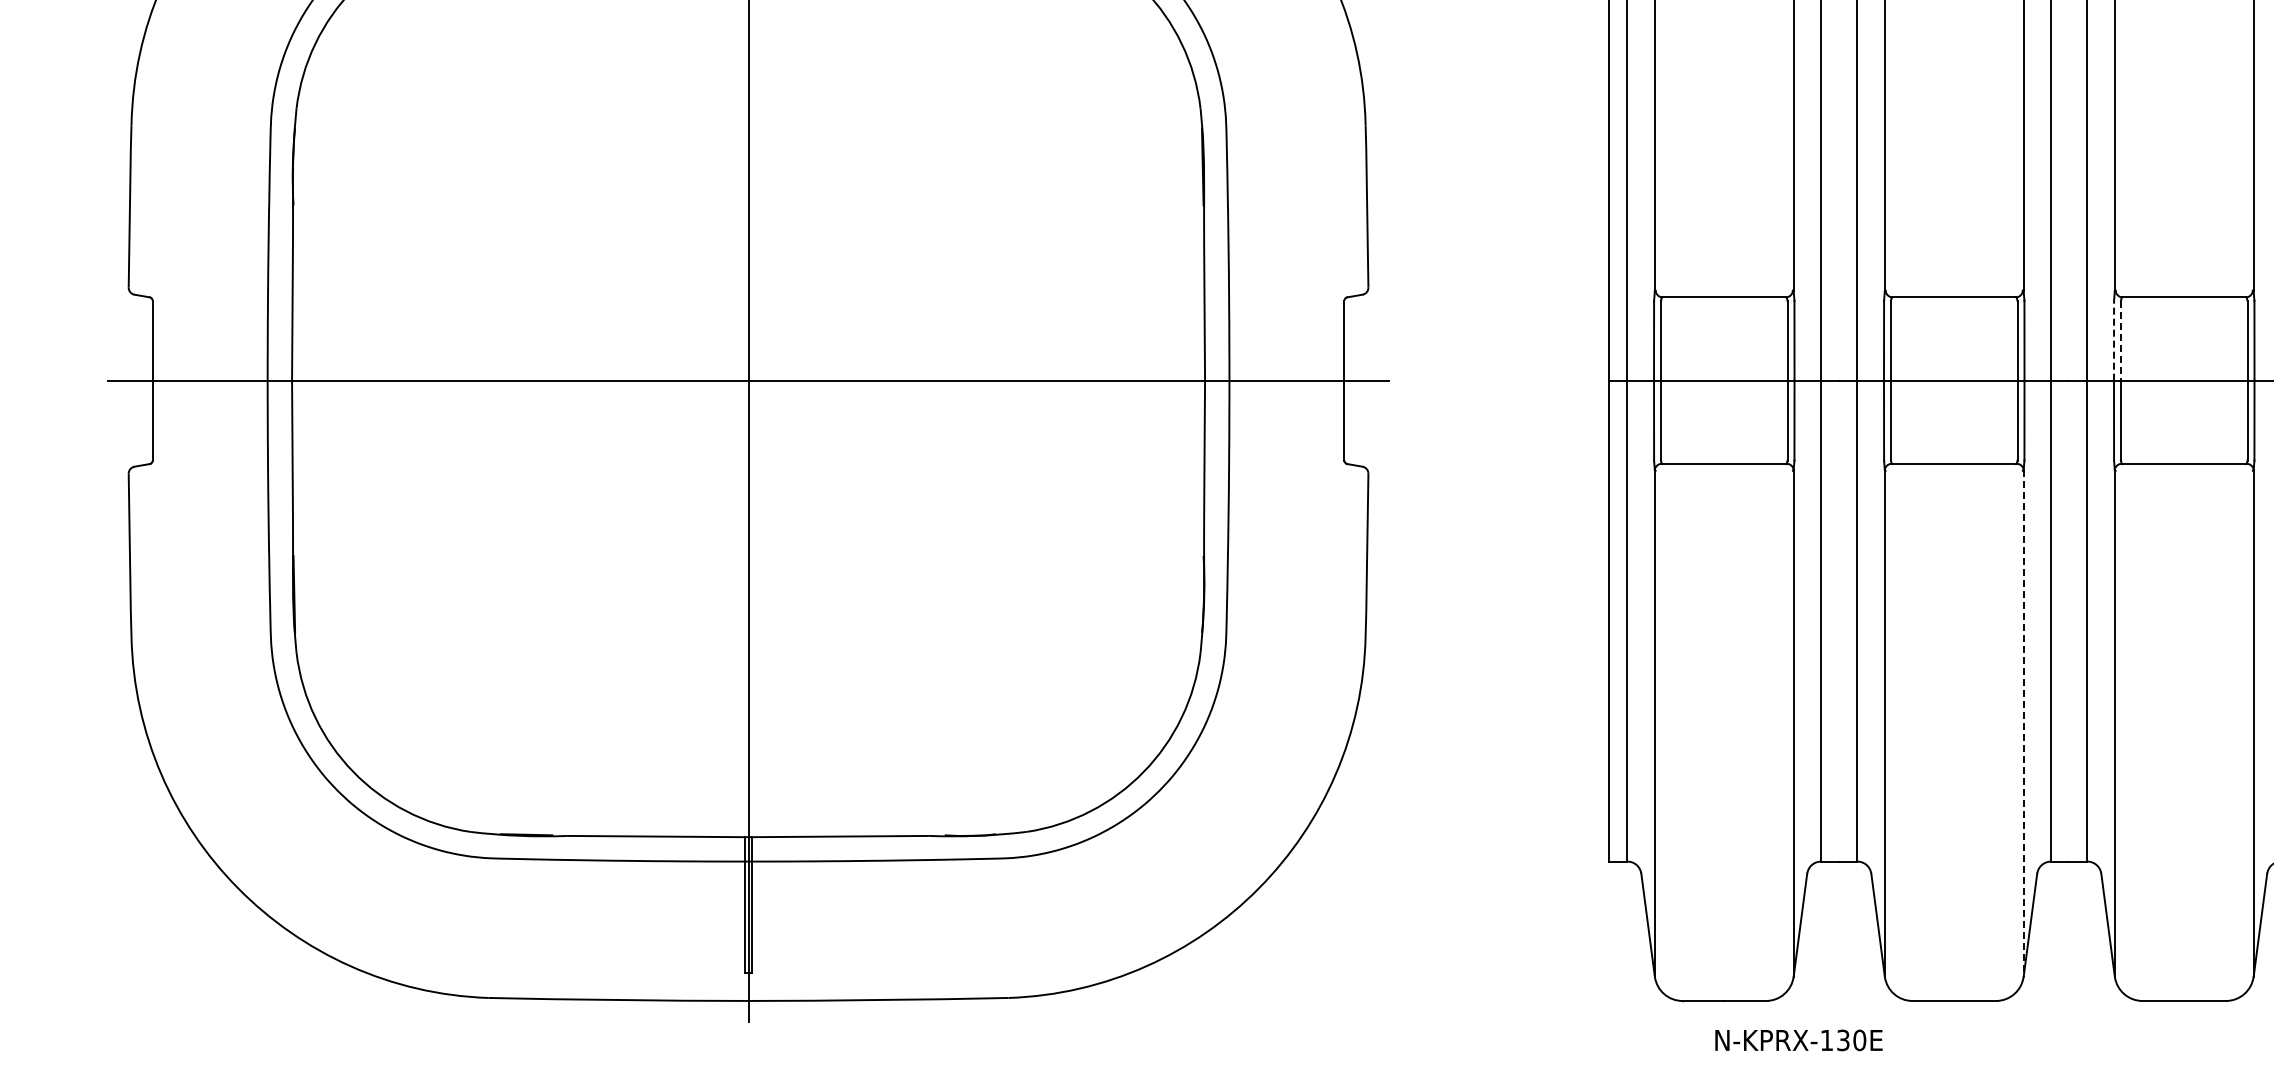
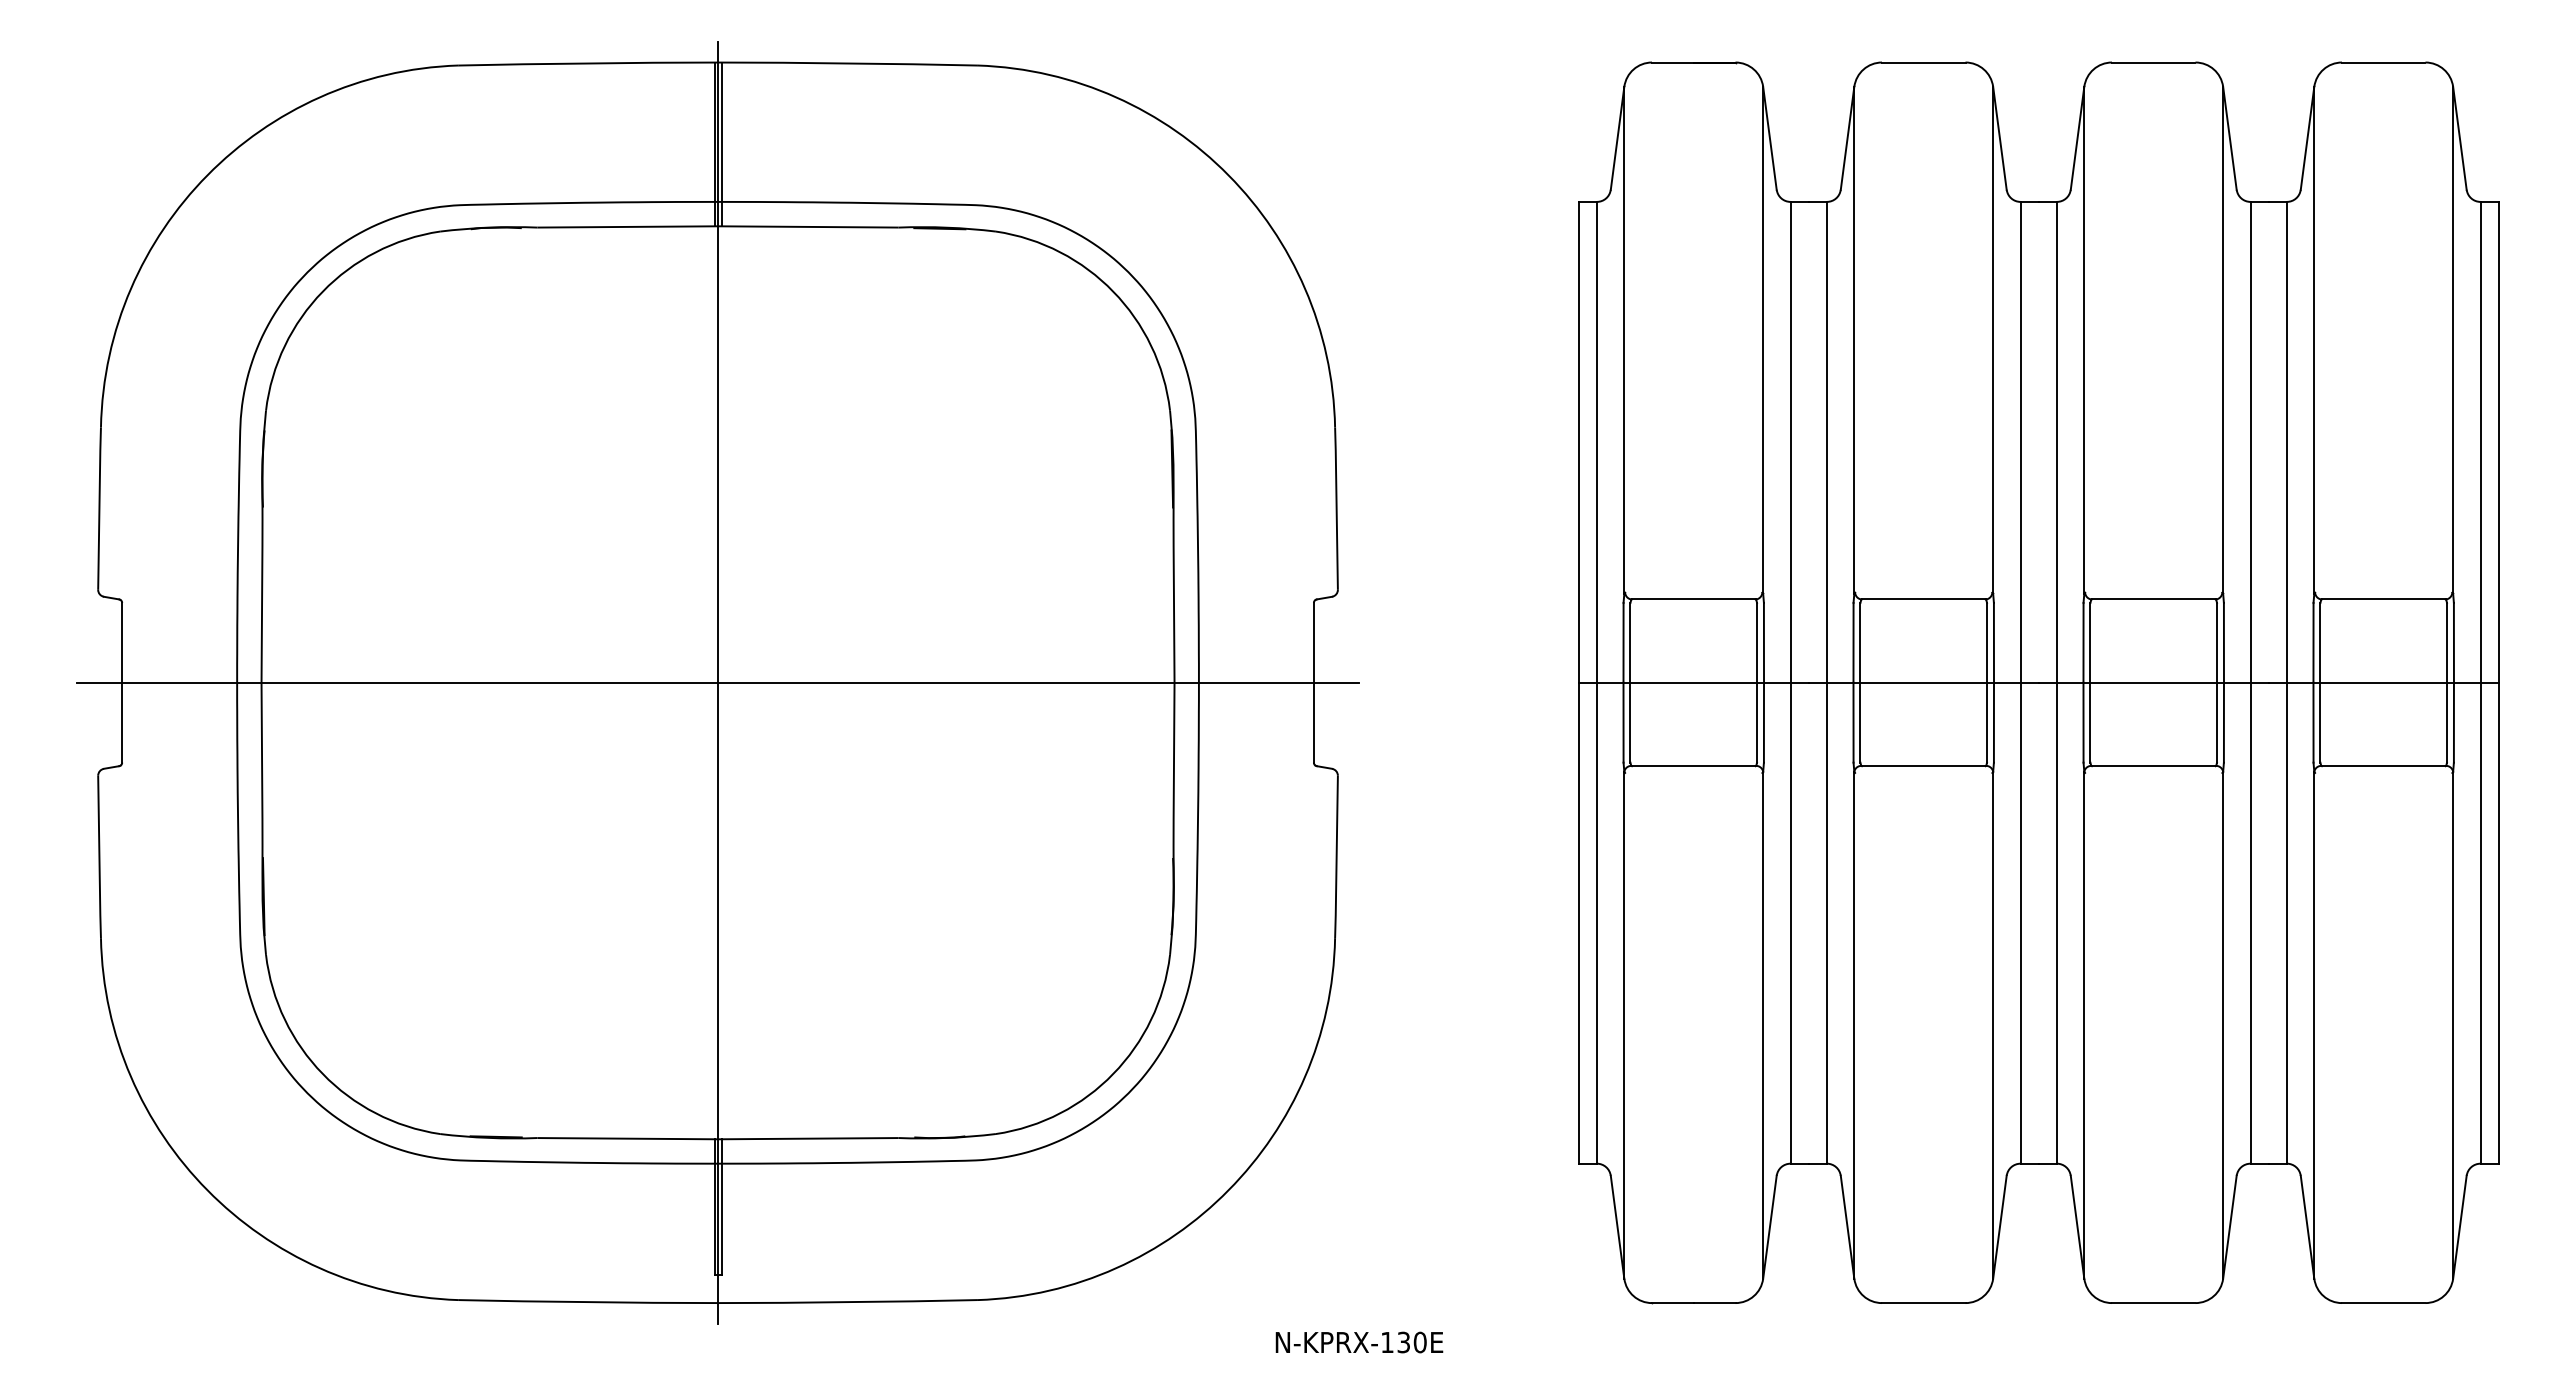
line: (2114, 340) -> (2083, 642), dashed -> solid
line: (2121, 340) -> (2090, 642), dashed -> solid
line: (2024, 723) -> (1993, 1025), dashed -> solid
text: (1799, 1040) -> (1359, 1342), moved

